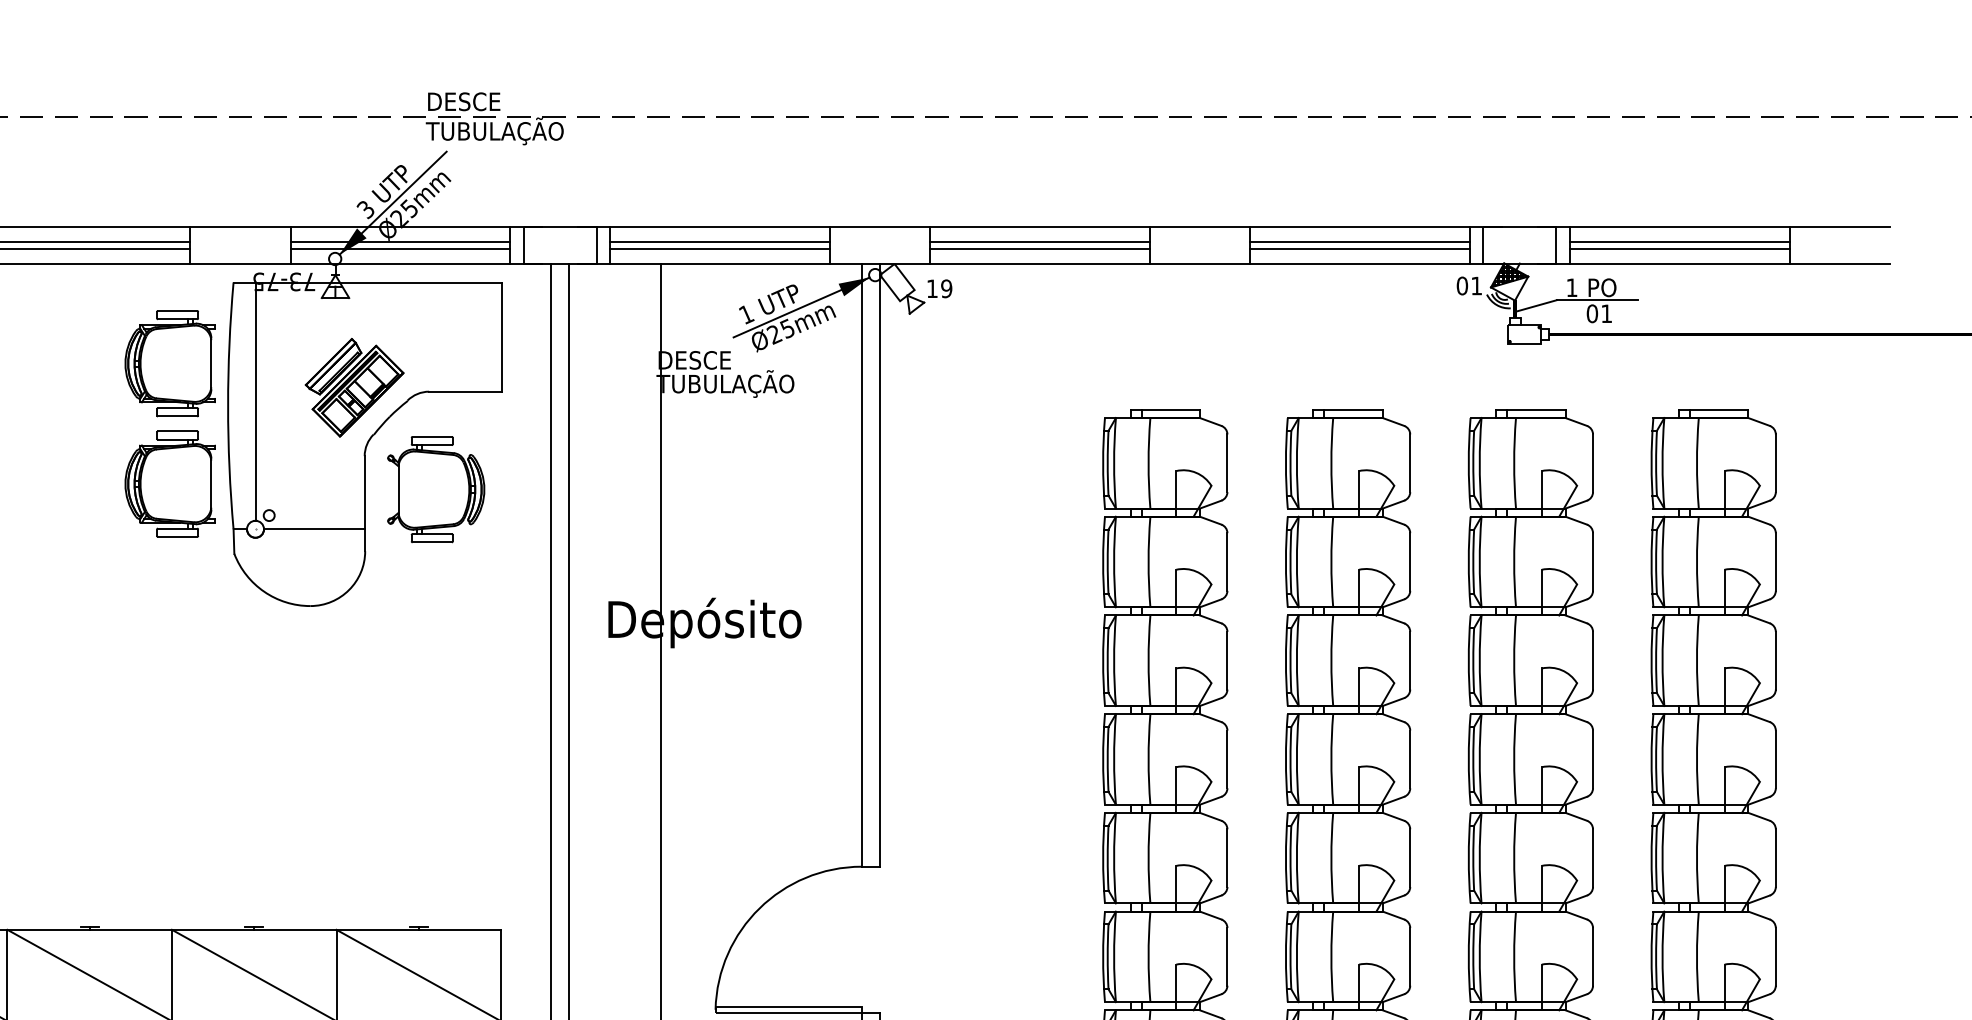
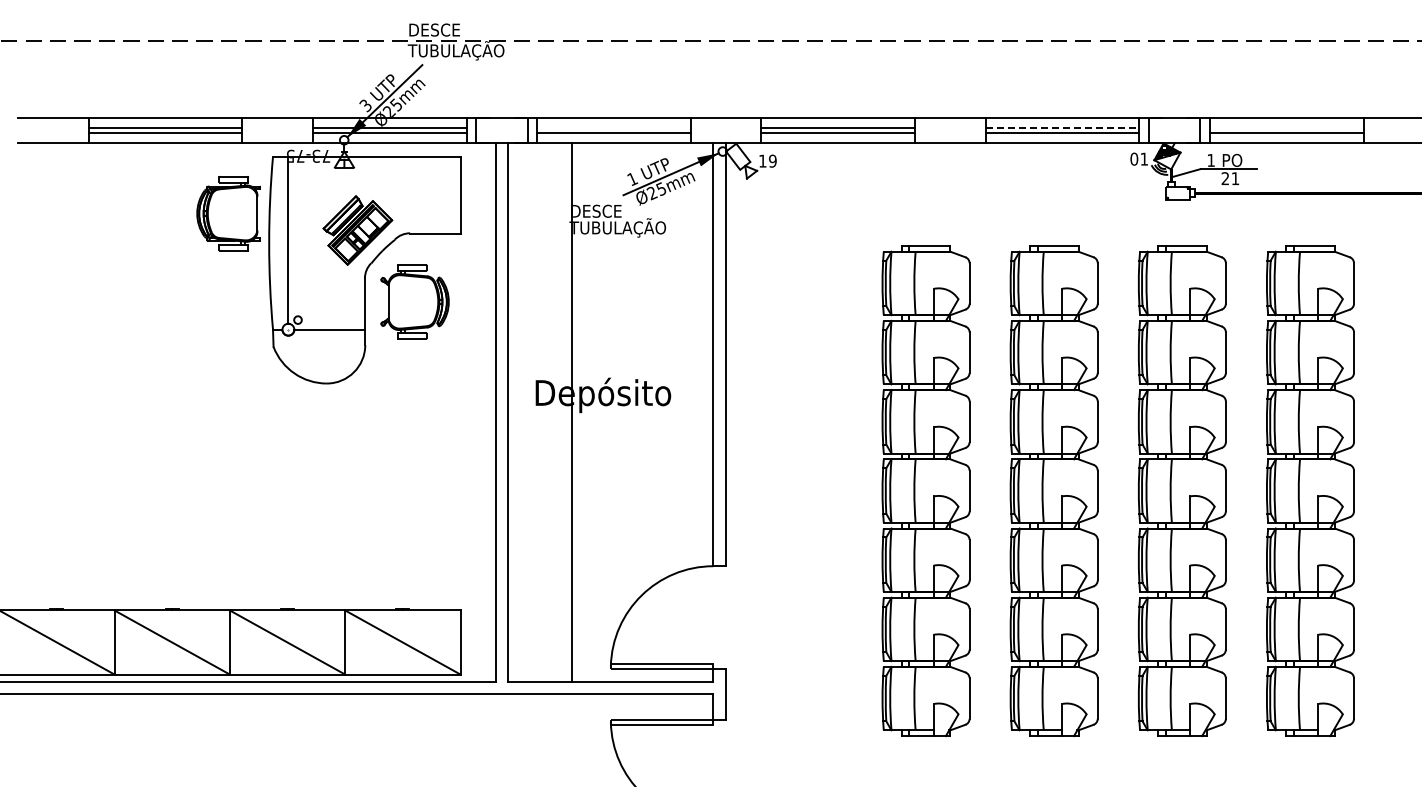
line: (719, 242) -> (613, 128), removed
line: (1359, 242) -> (1062, 128), solid -> dashed
line: (1679, 242) -> (1286, 128), removed
text: (1592, 313) -> (1225, 178), 01 -> 21
part: (170, 483) -> (228, 297), removed

